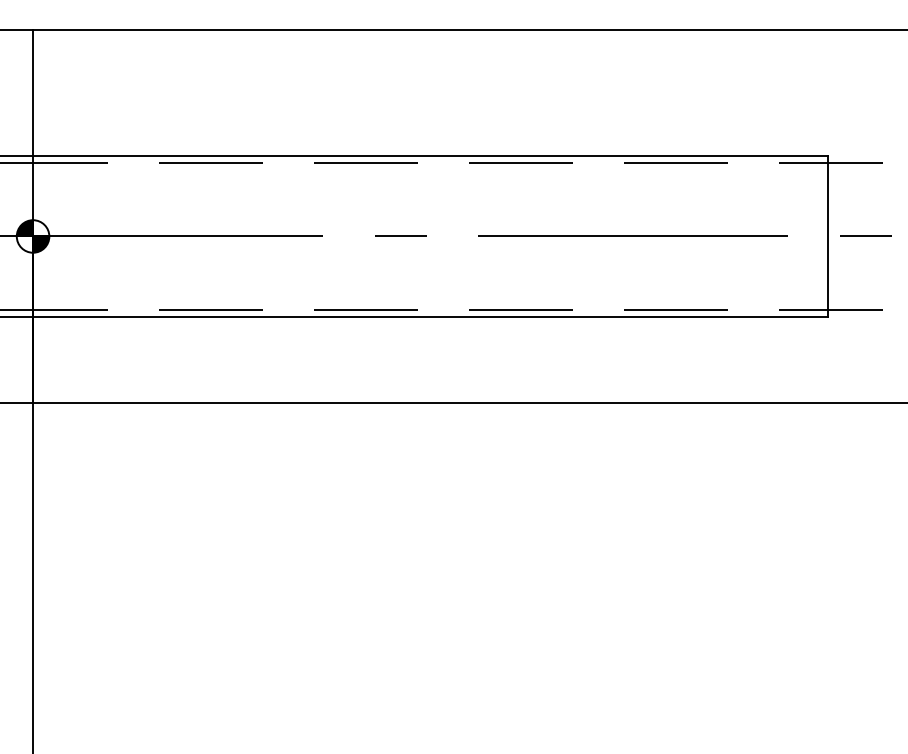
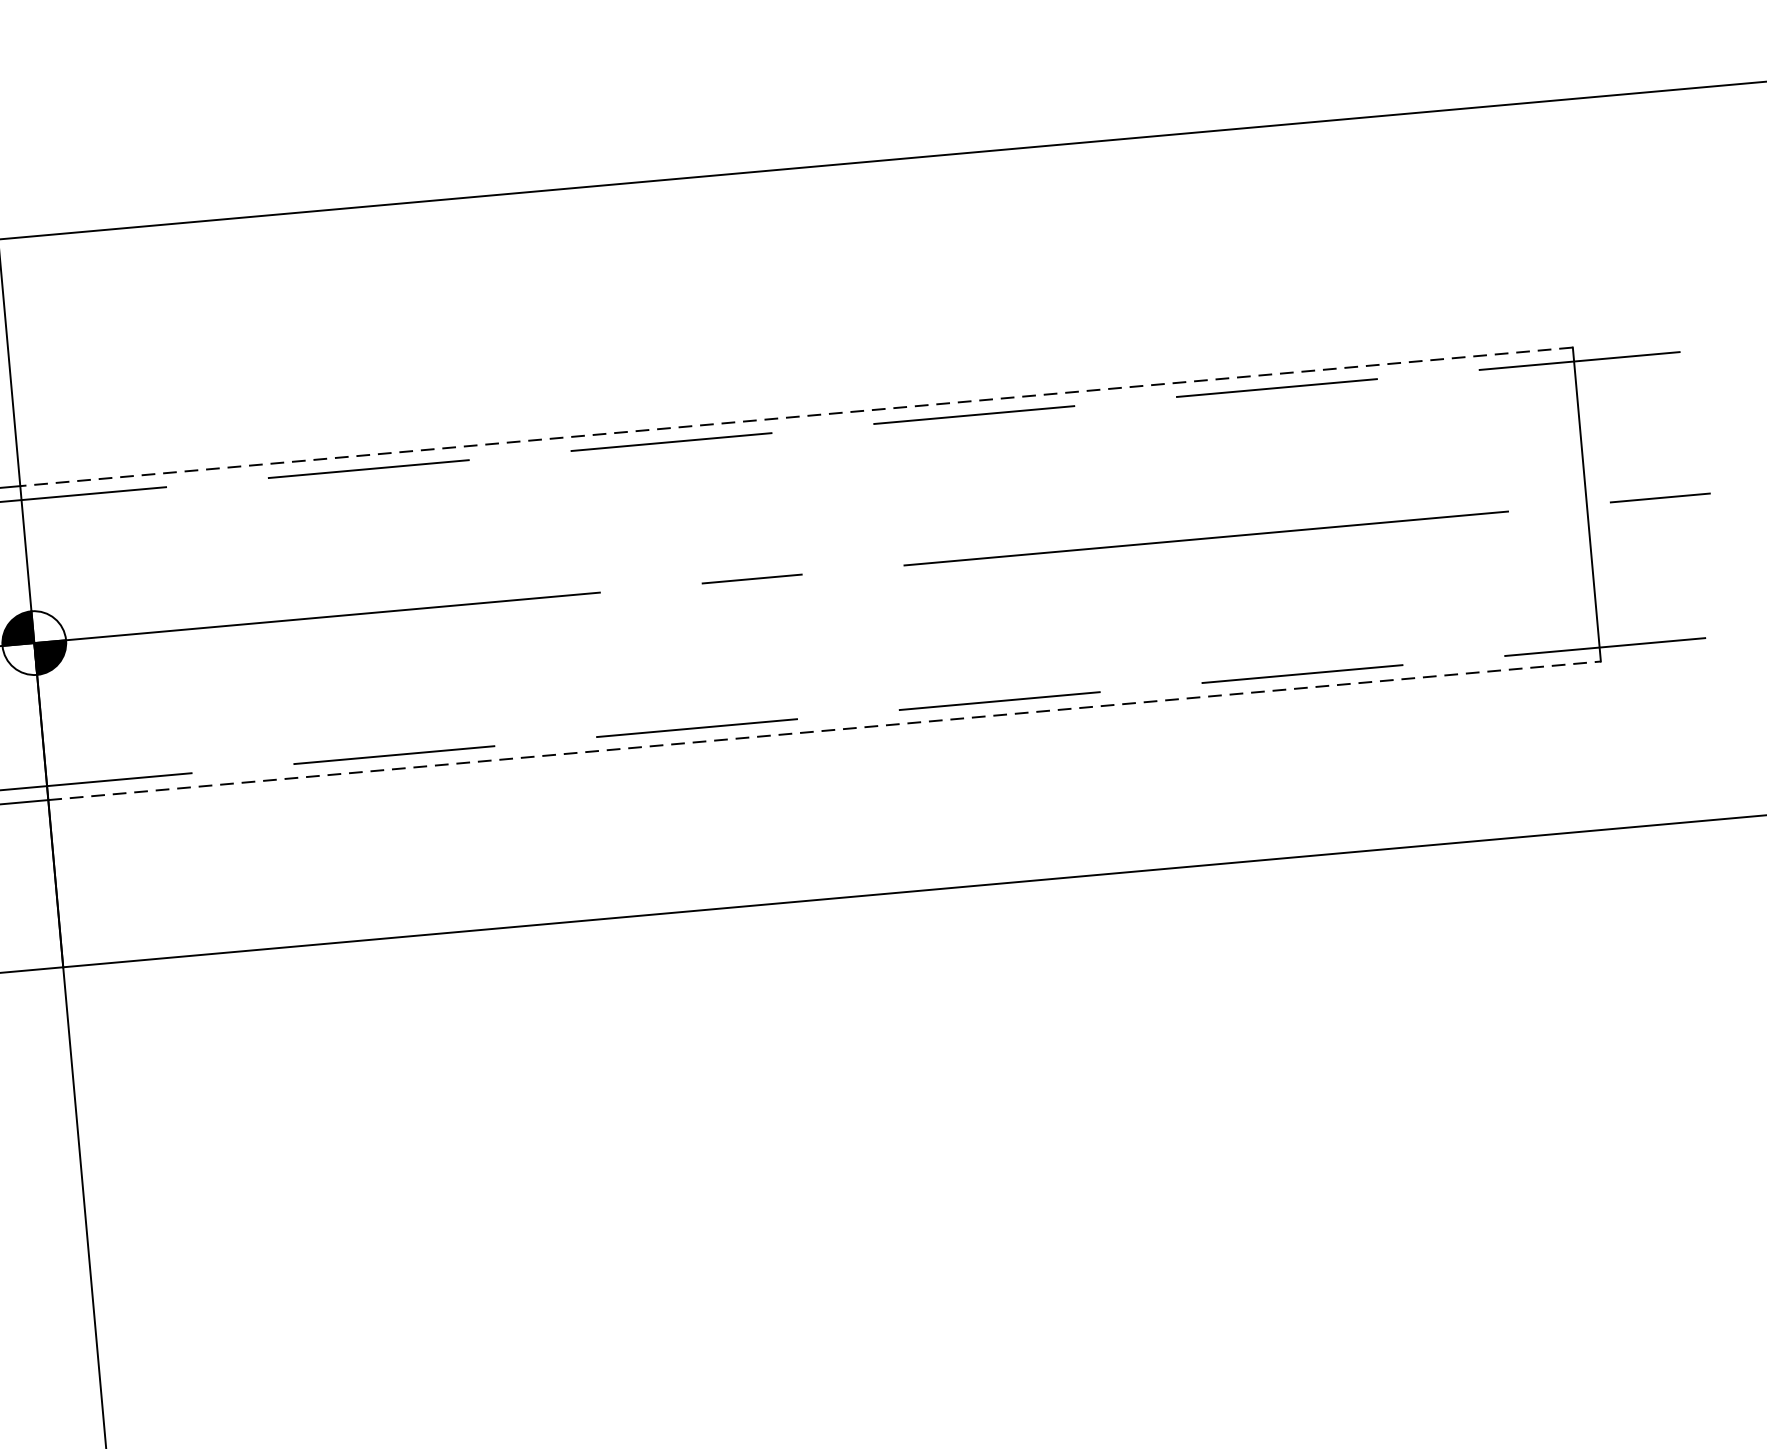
line: (430, 156) -> (796, 417), solid -> dashed
line: (430, 316) -> (824, 730), solid -> dashed

